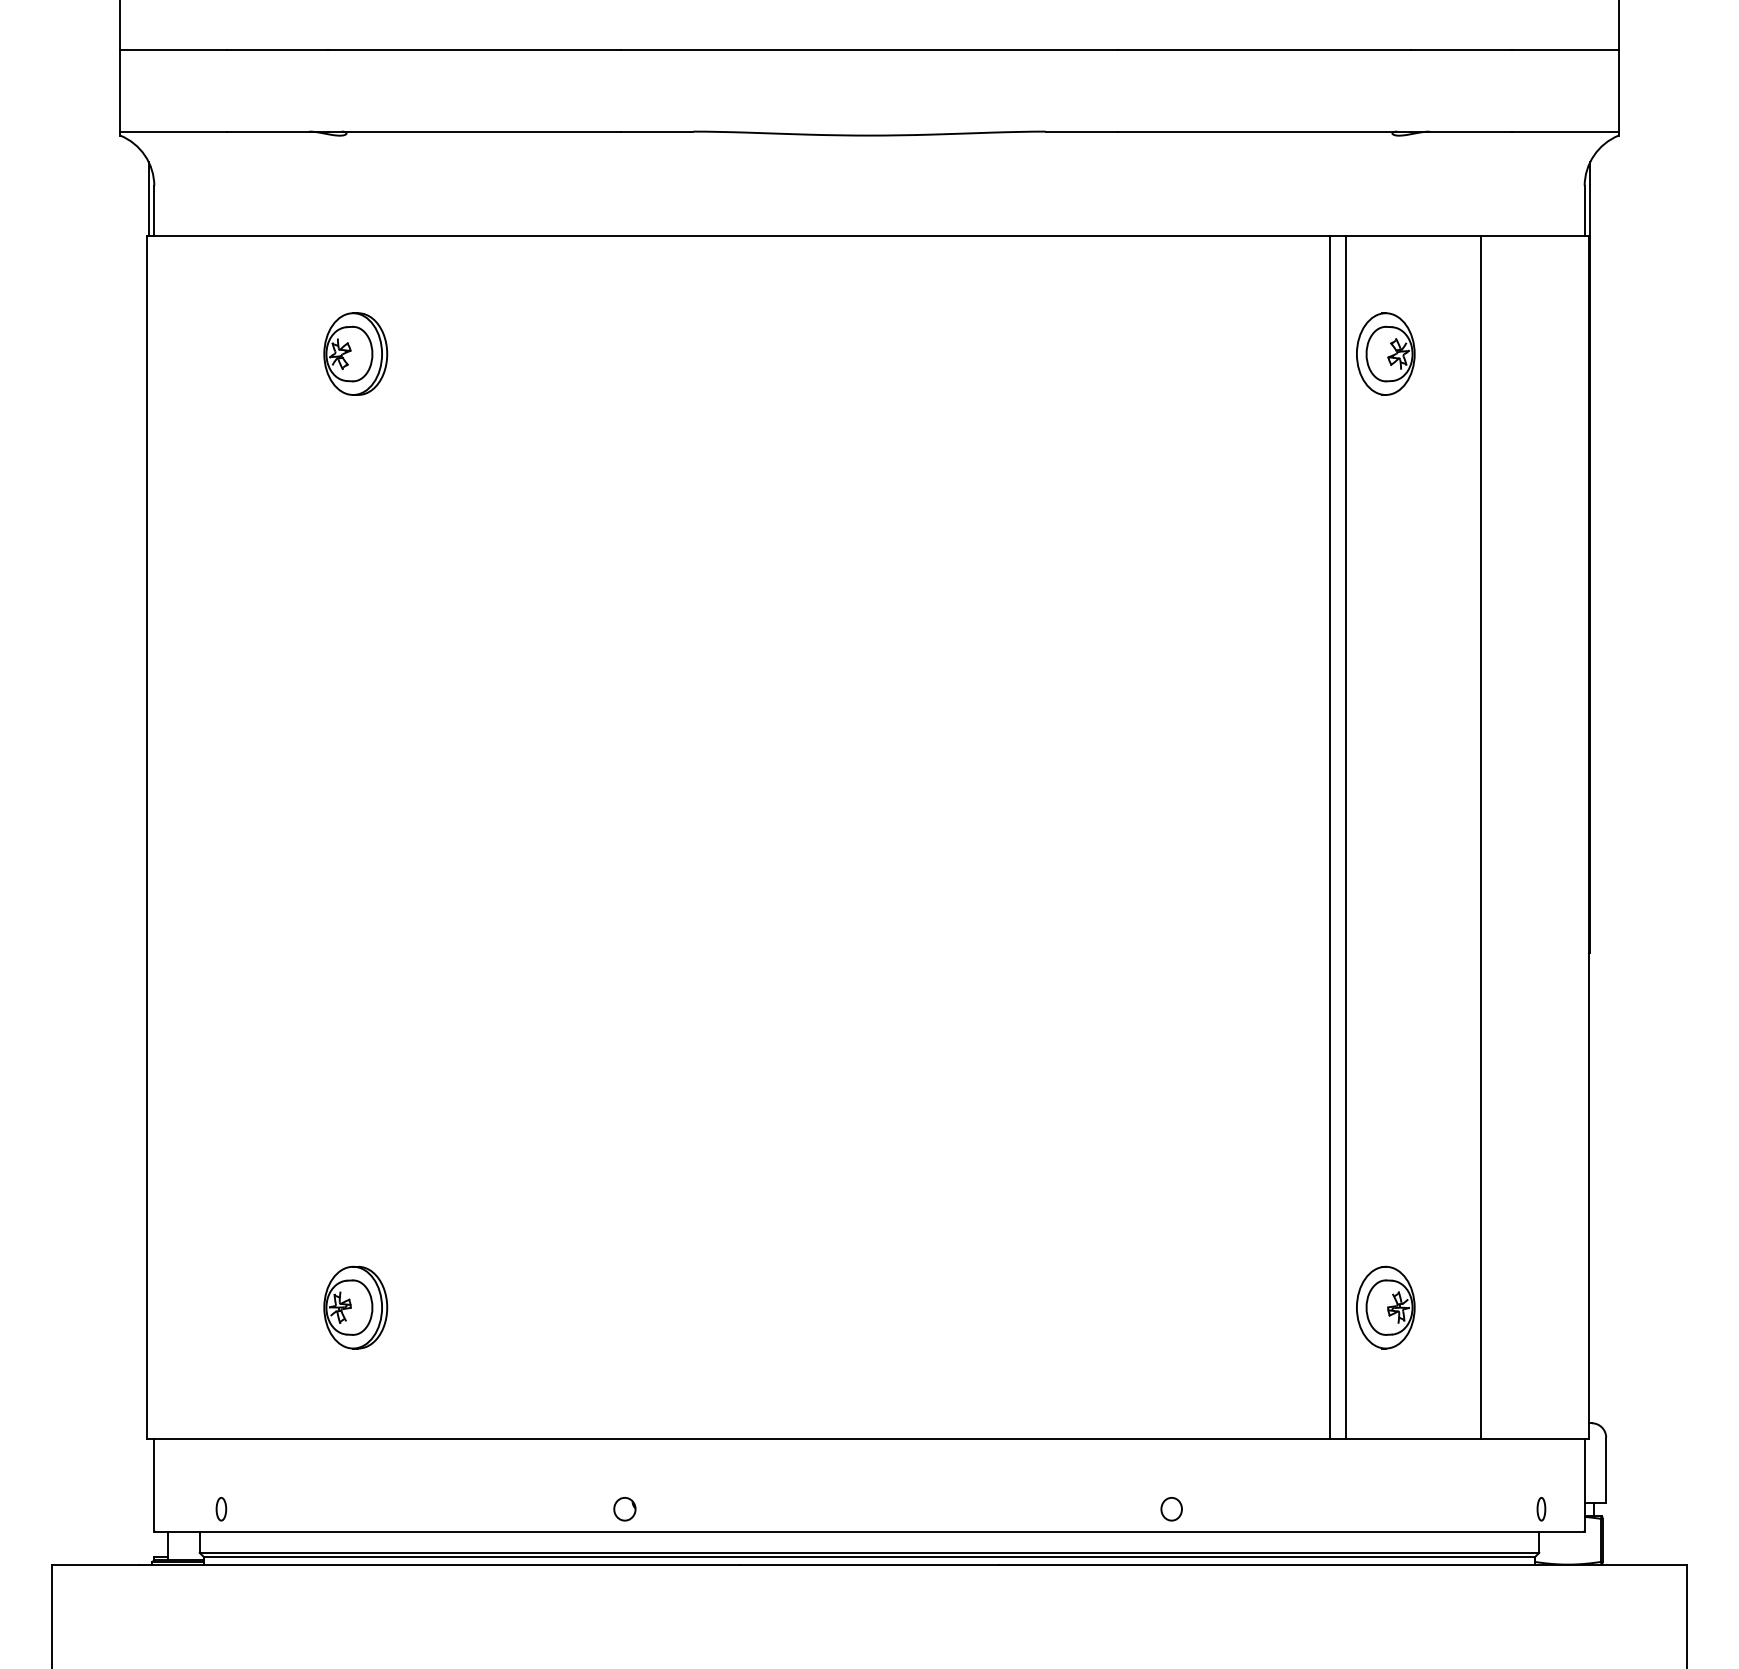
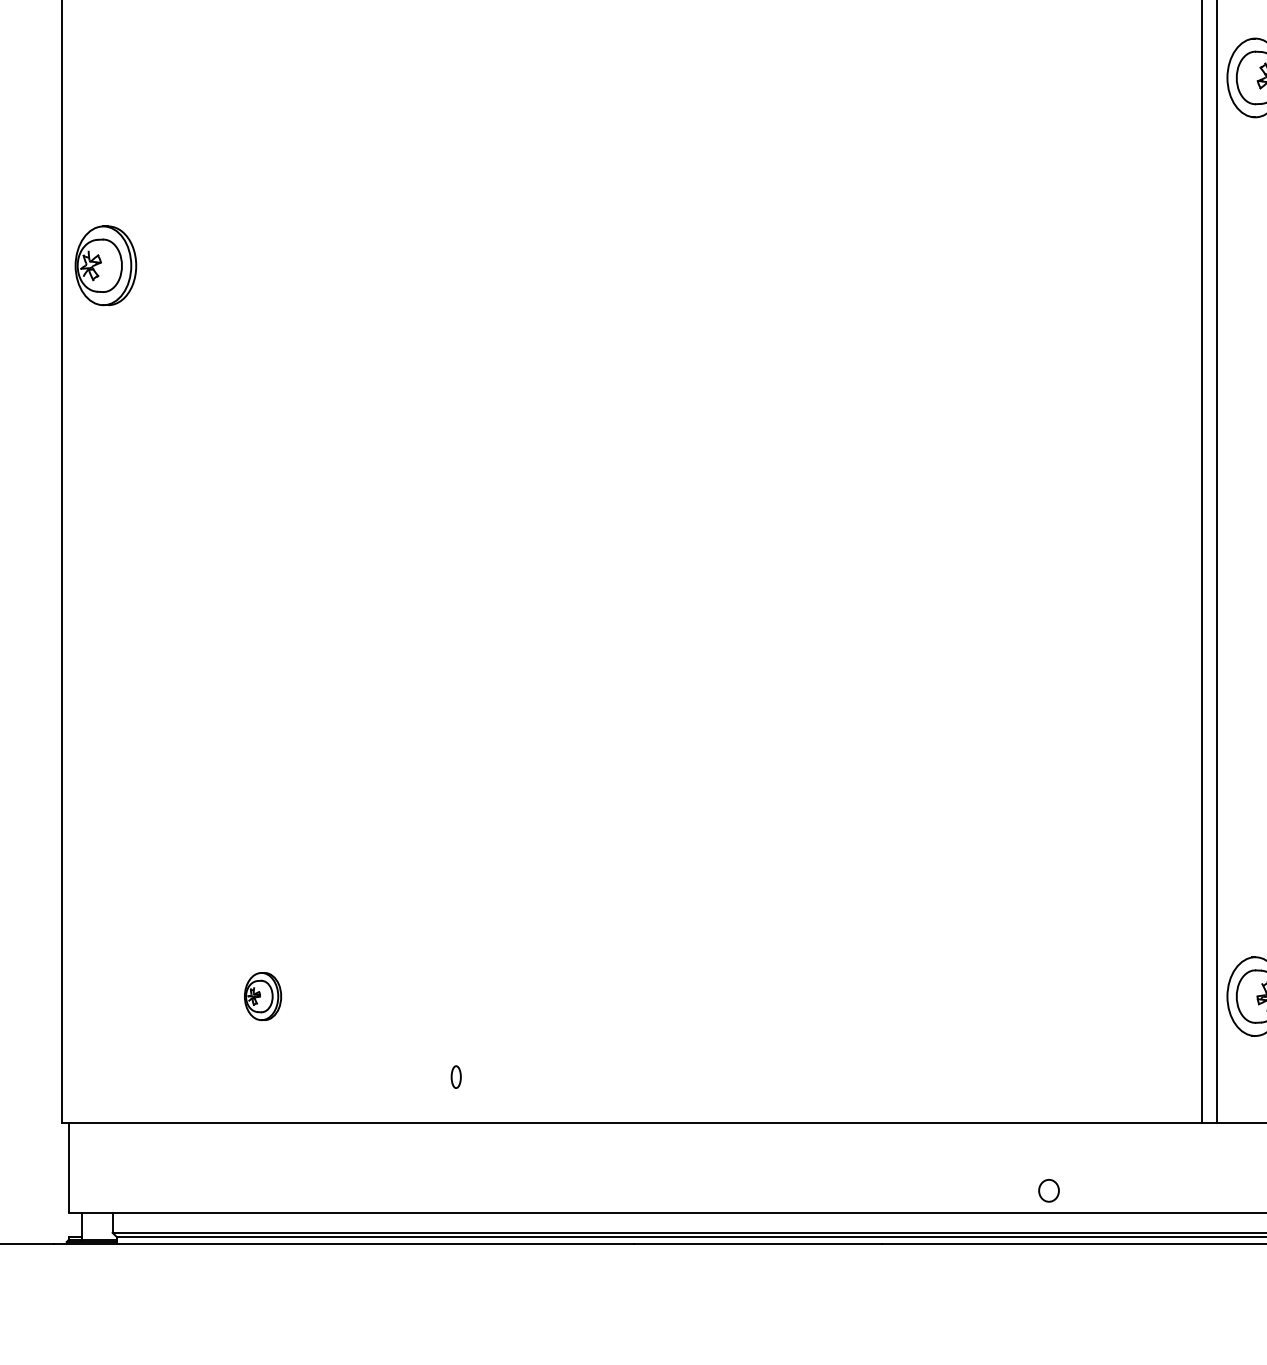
part: (355, 353) -> (105, 265), moved
part: (355, 1307) -> (262, 996), size x0.6
part: (221, 1509) -> (456, 1077), moved
part: (624, 1509) -> (521, 1191), removed

